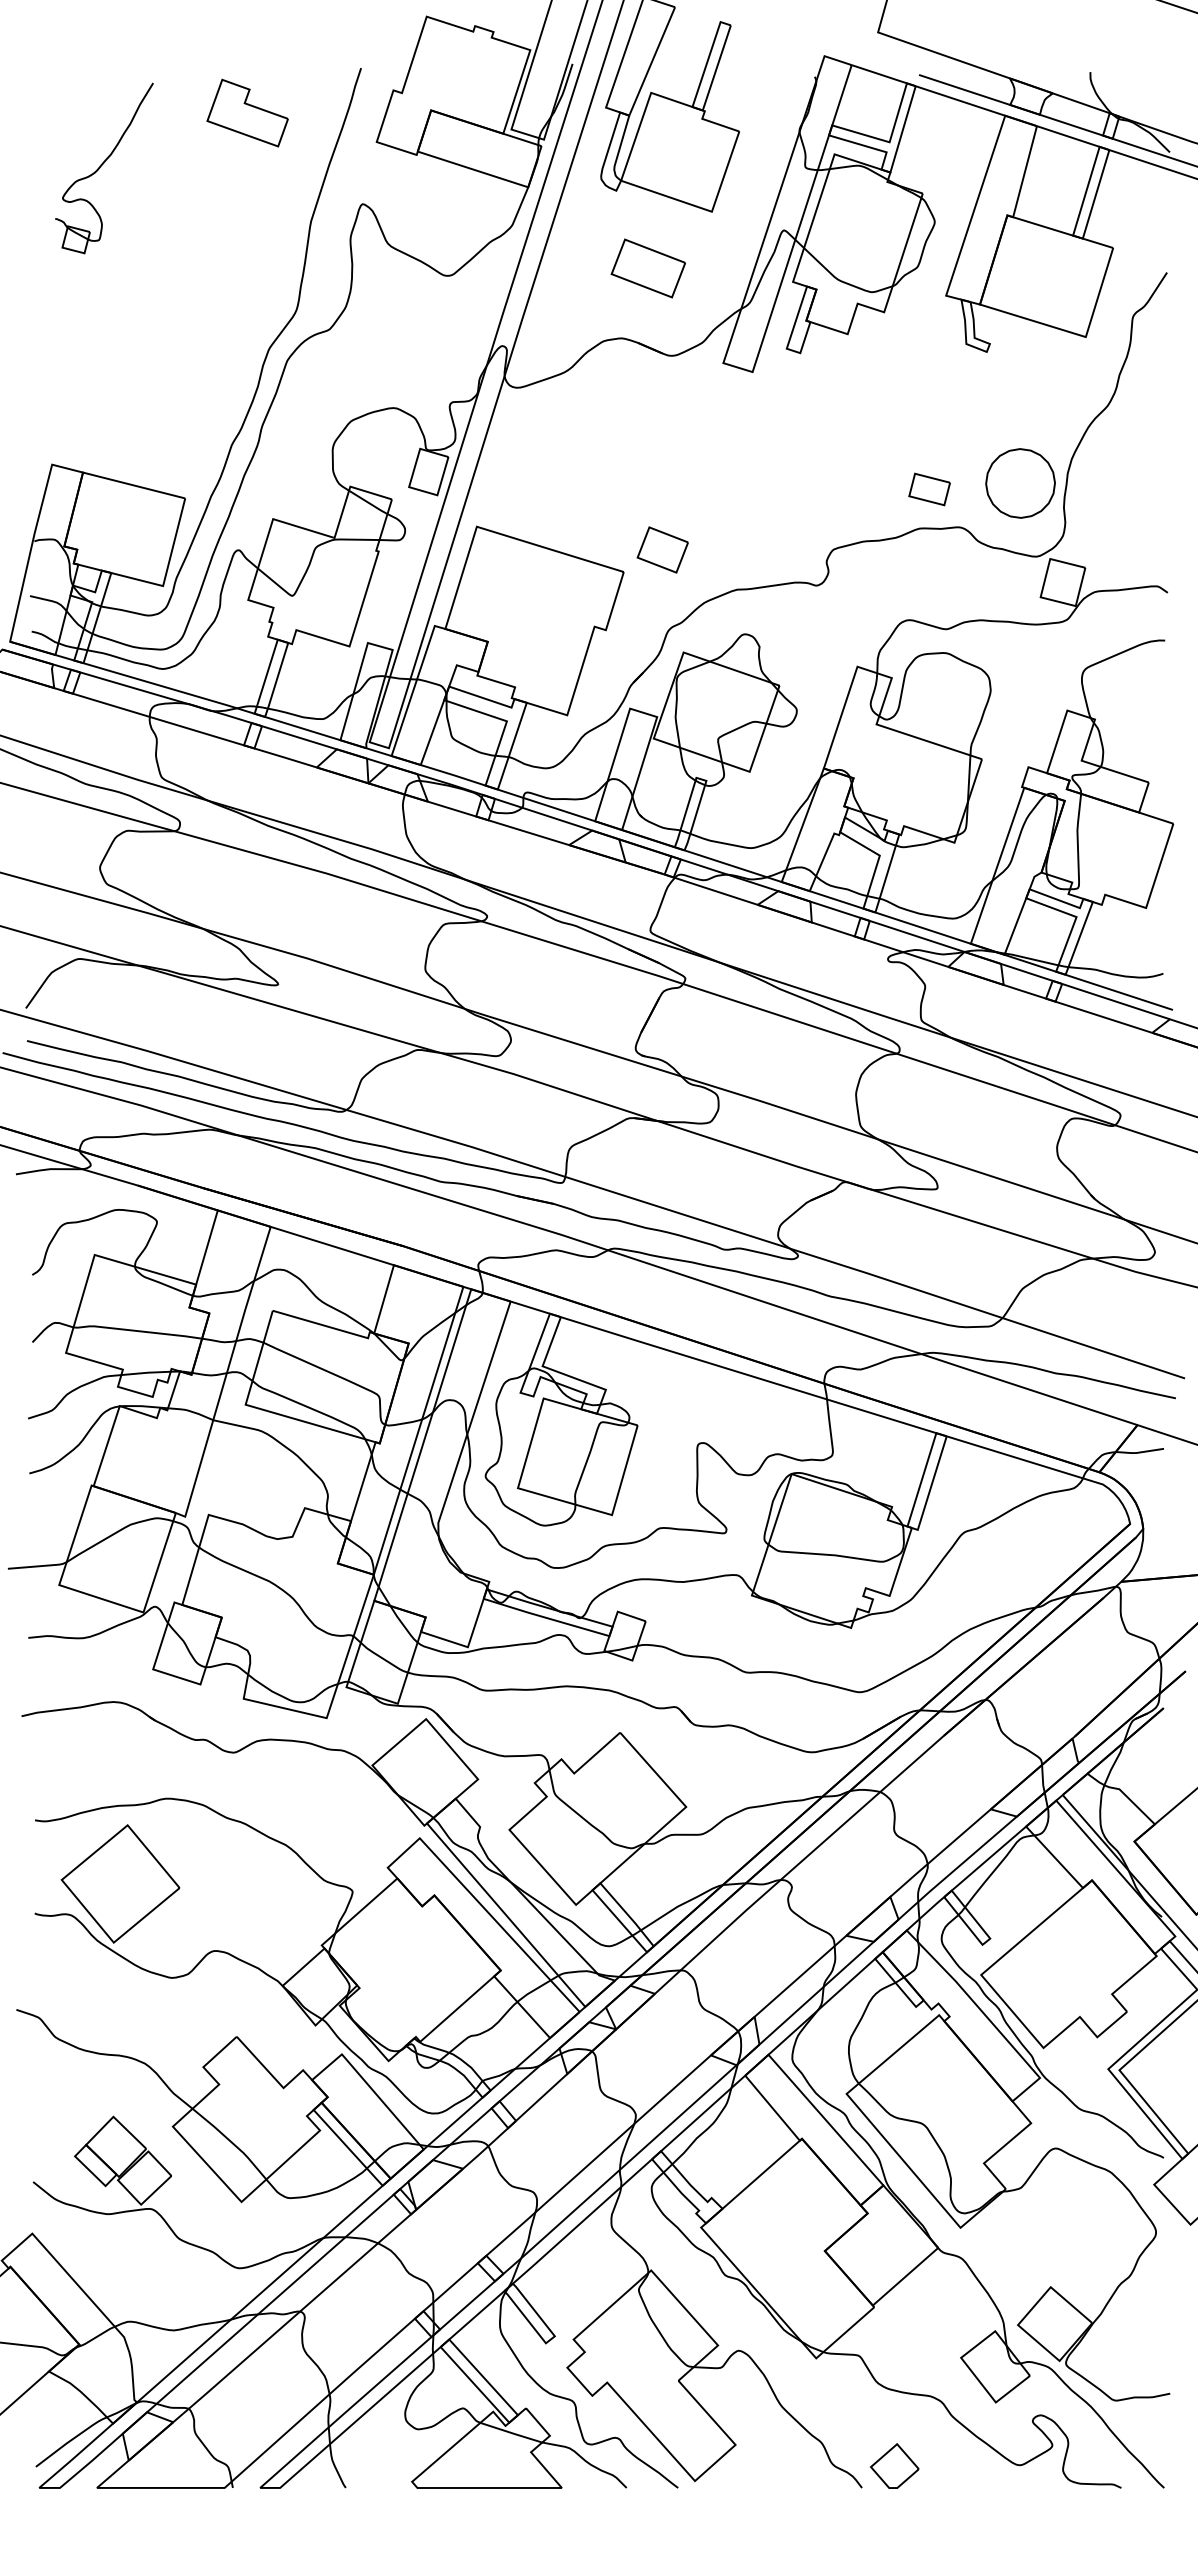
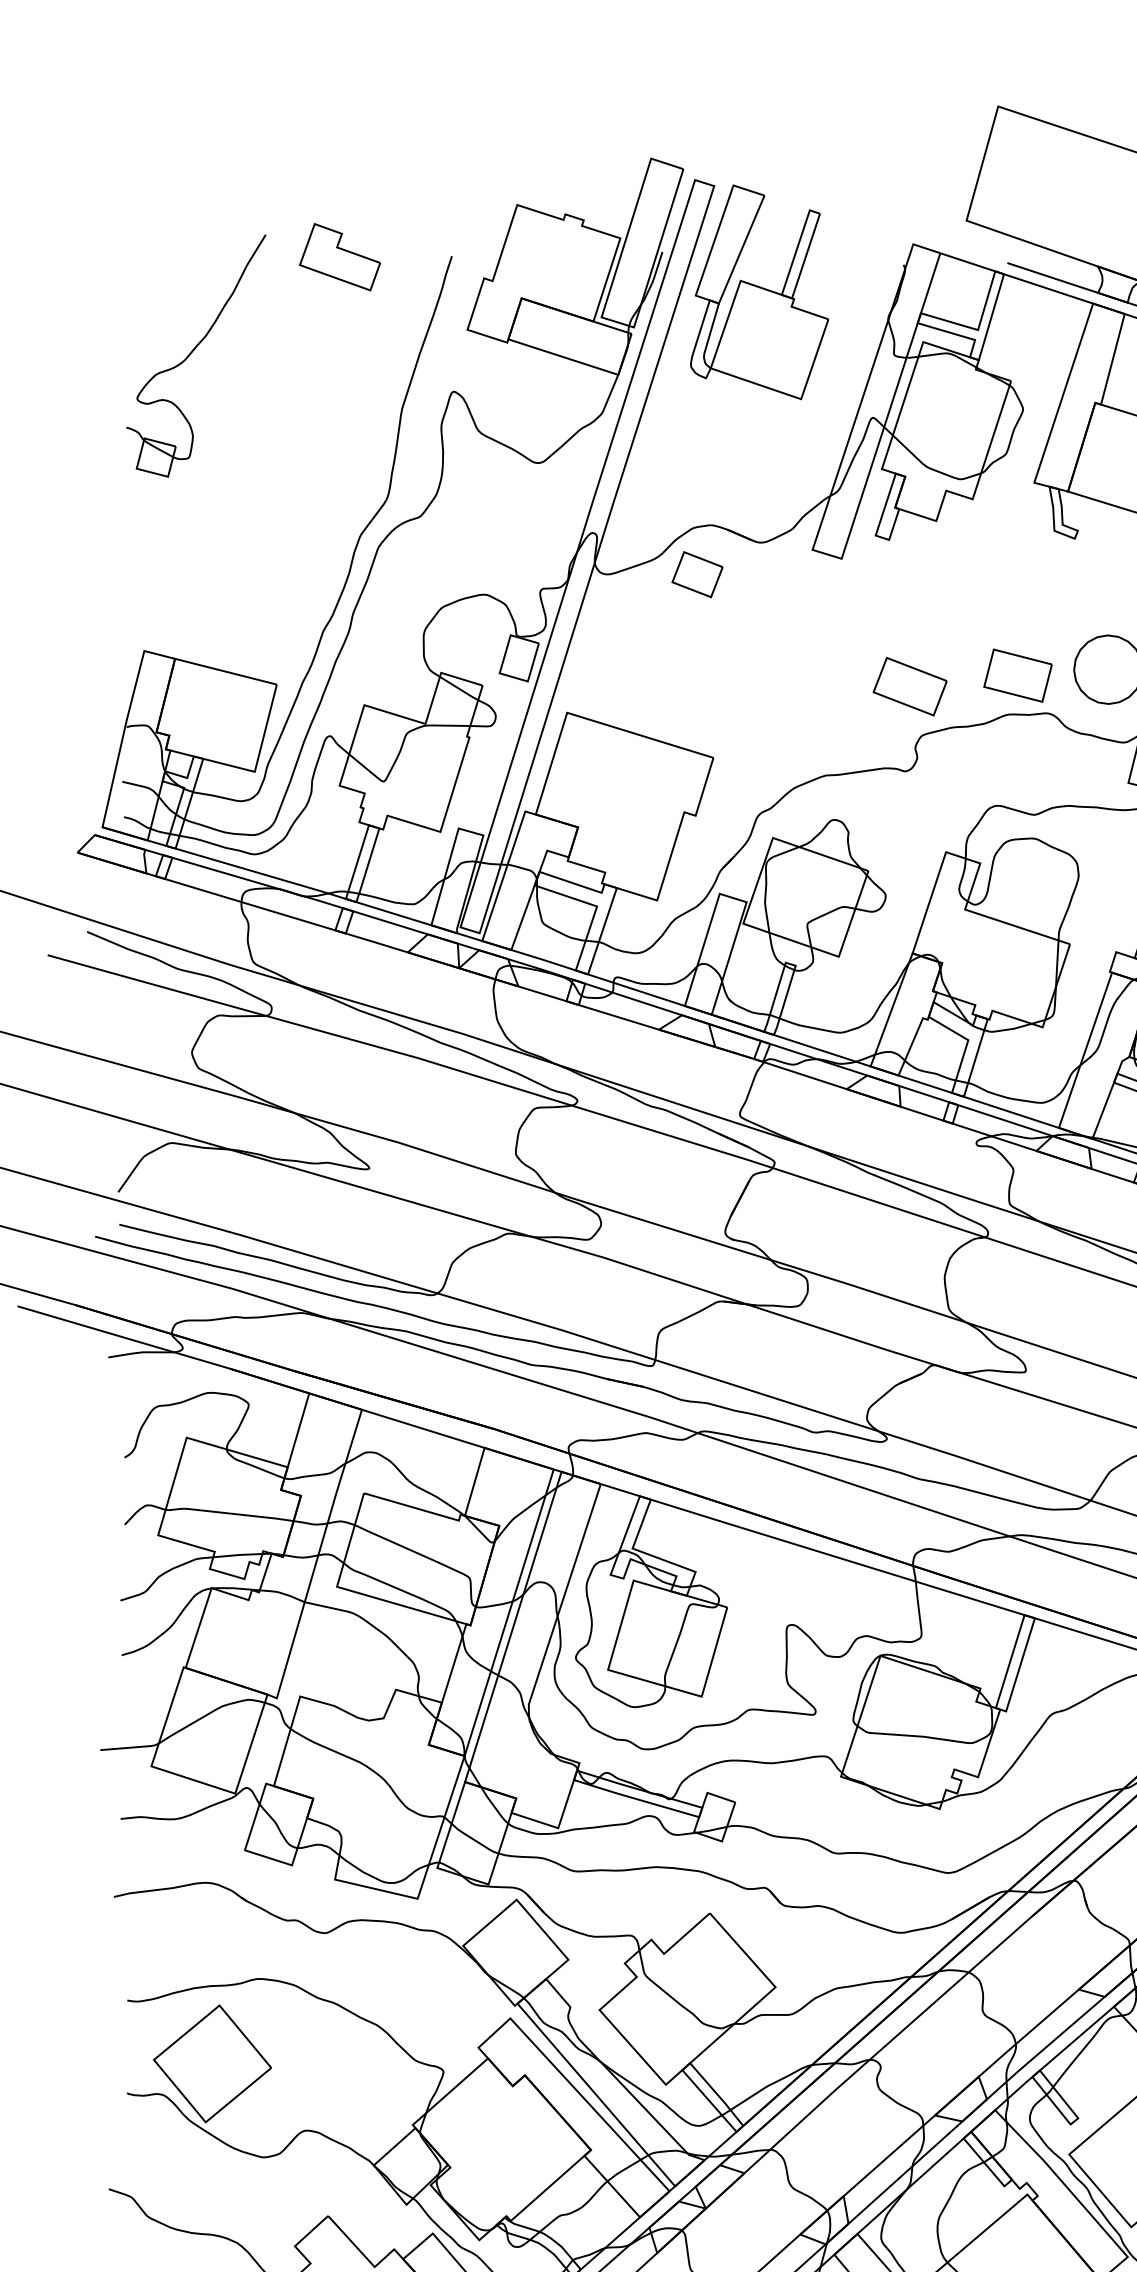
part: (247, 112) -> (339, 256), moved
part: (104, 168) -> (196, 356), size x1.43
part: (647, 268) -> (909, 686), moved
part: (929, 489) -> (1017, 675), size x1.67
part: (662, 549) -> (697, 574), moved

